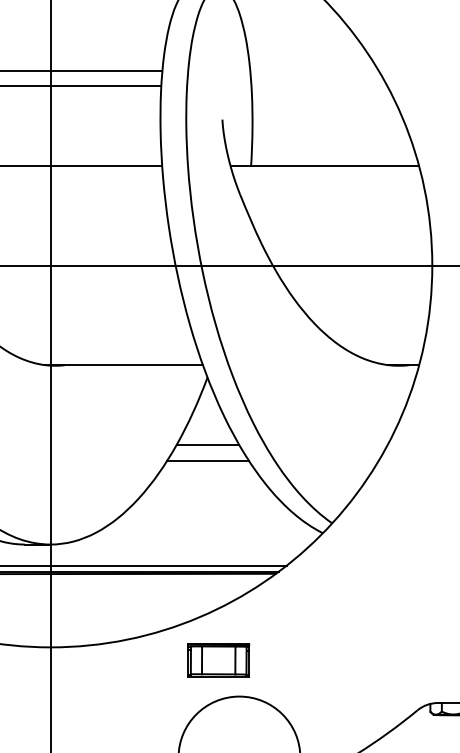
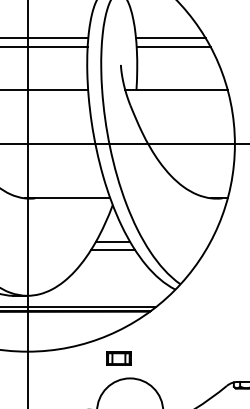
line: (313, 70) -> (170, 38), added
line: (319, 85) -> (173, 46), added
part: (218, 659) -> (118, 358), size x0.71

